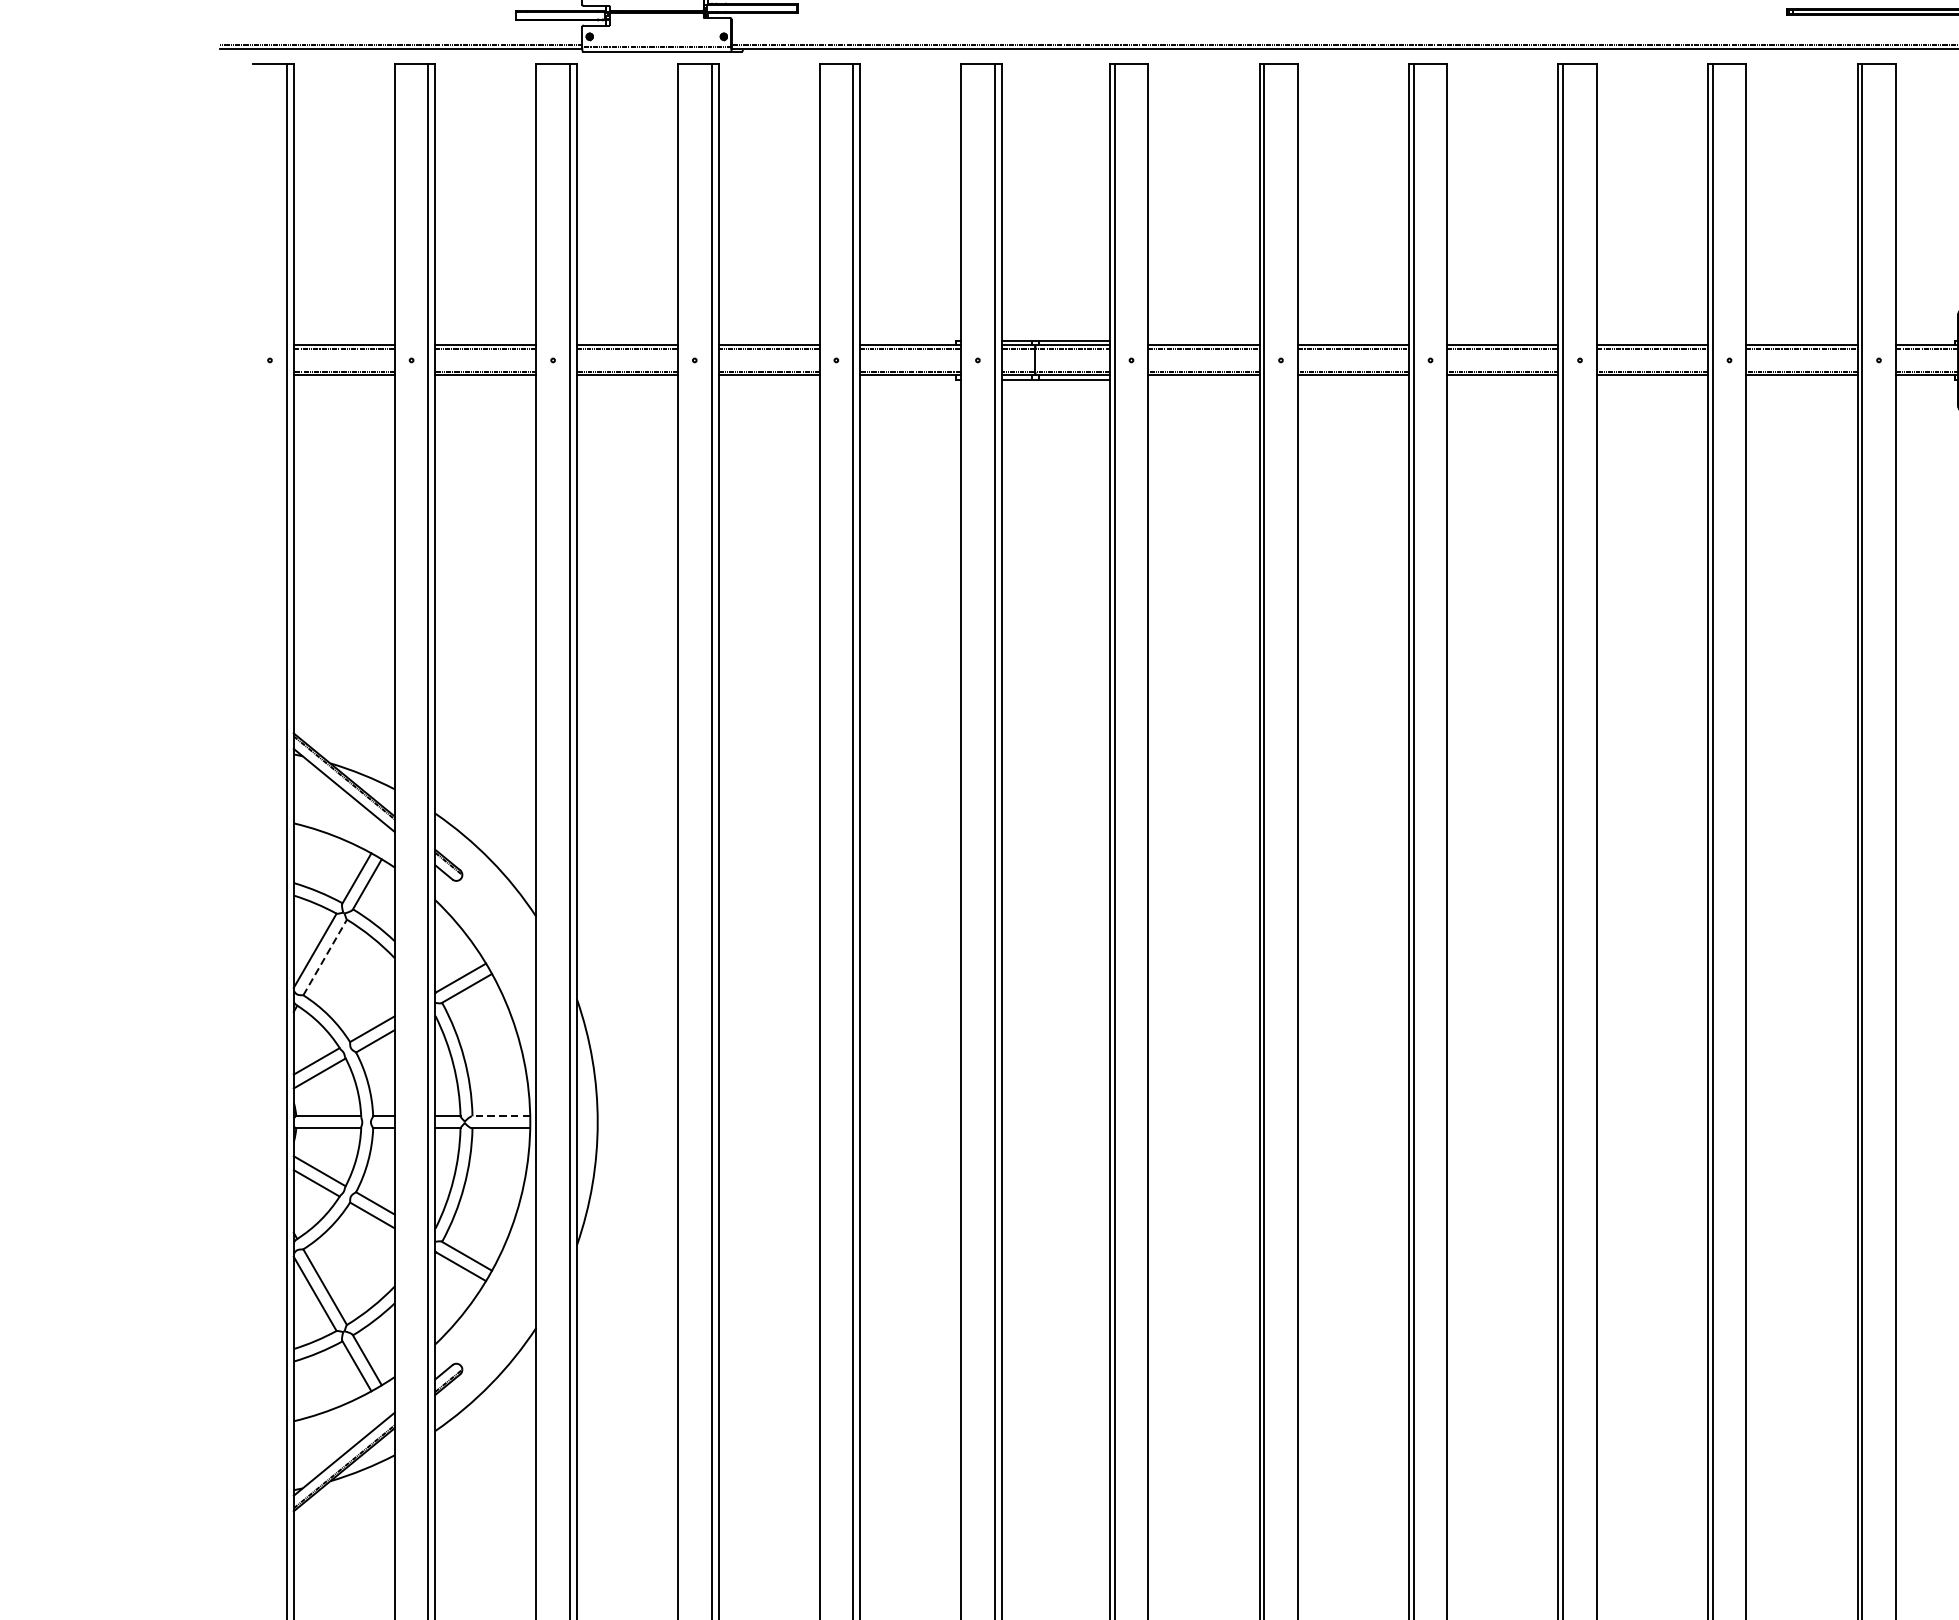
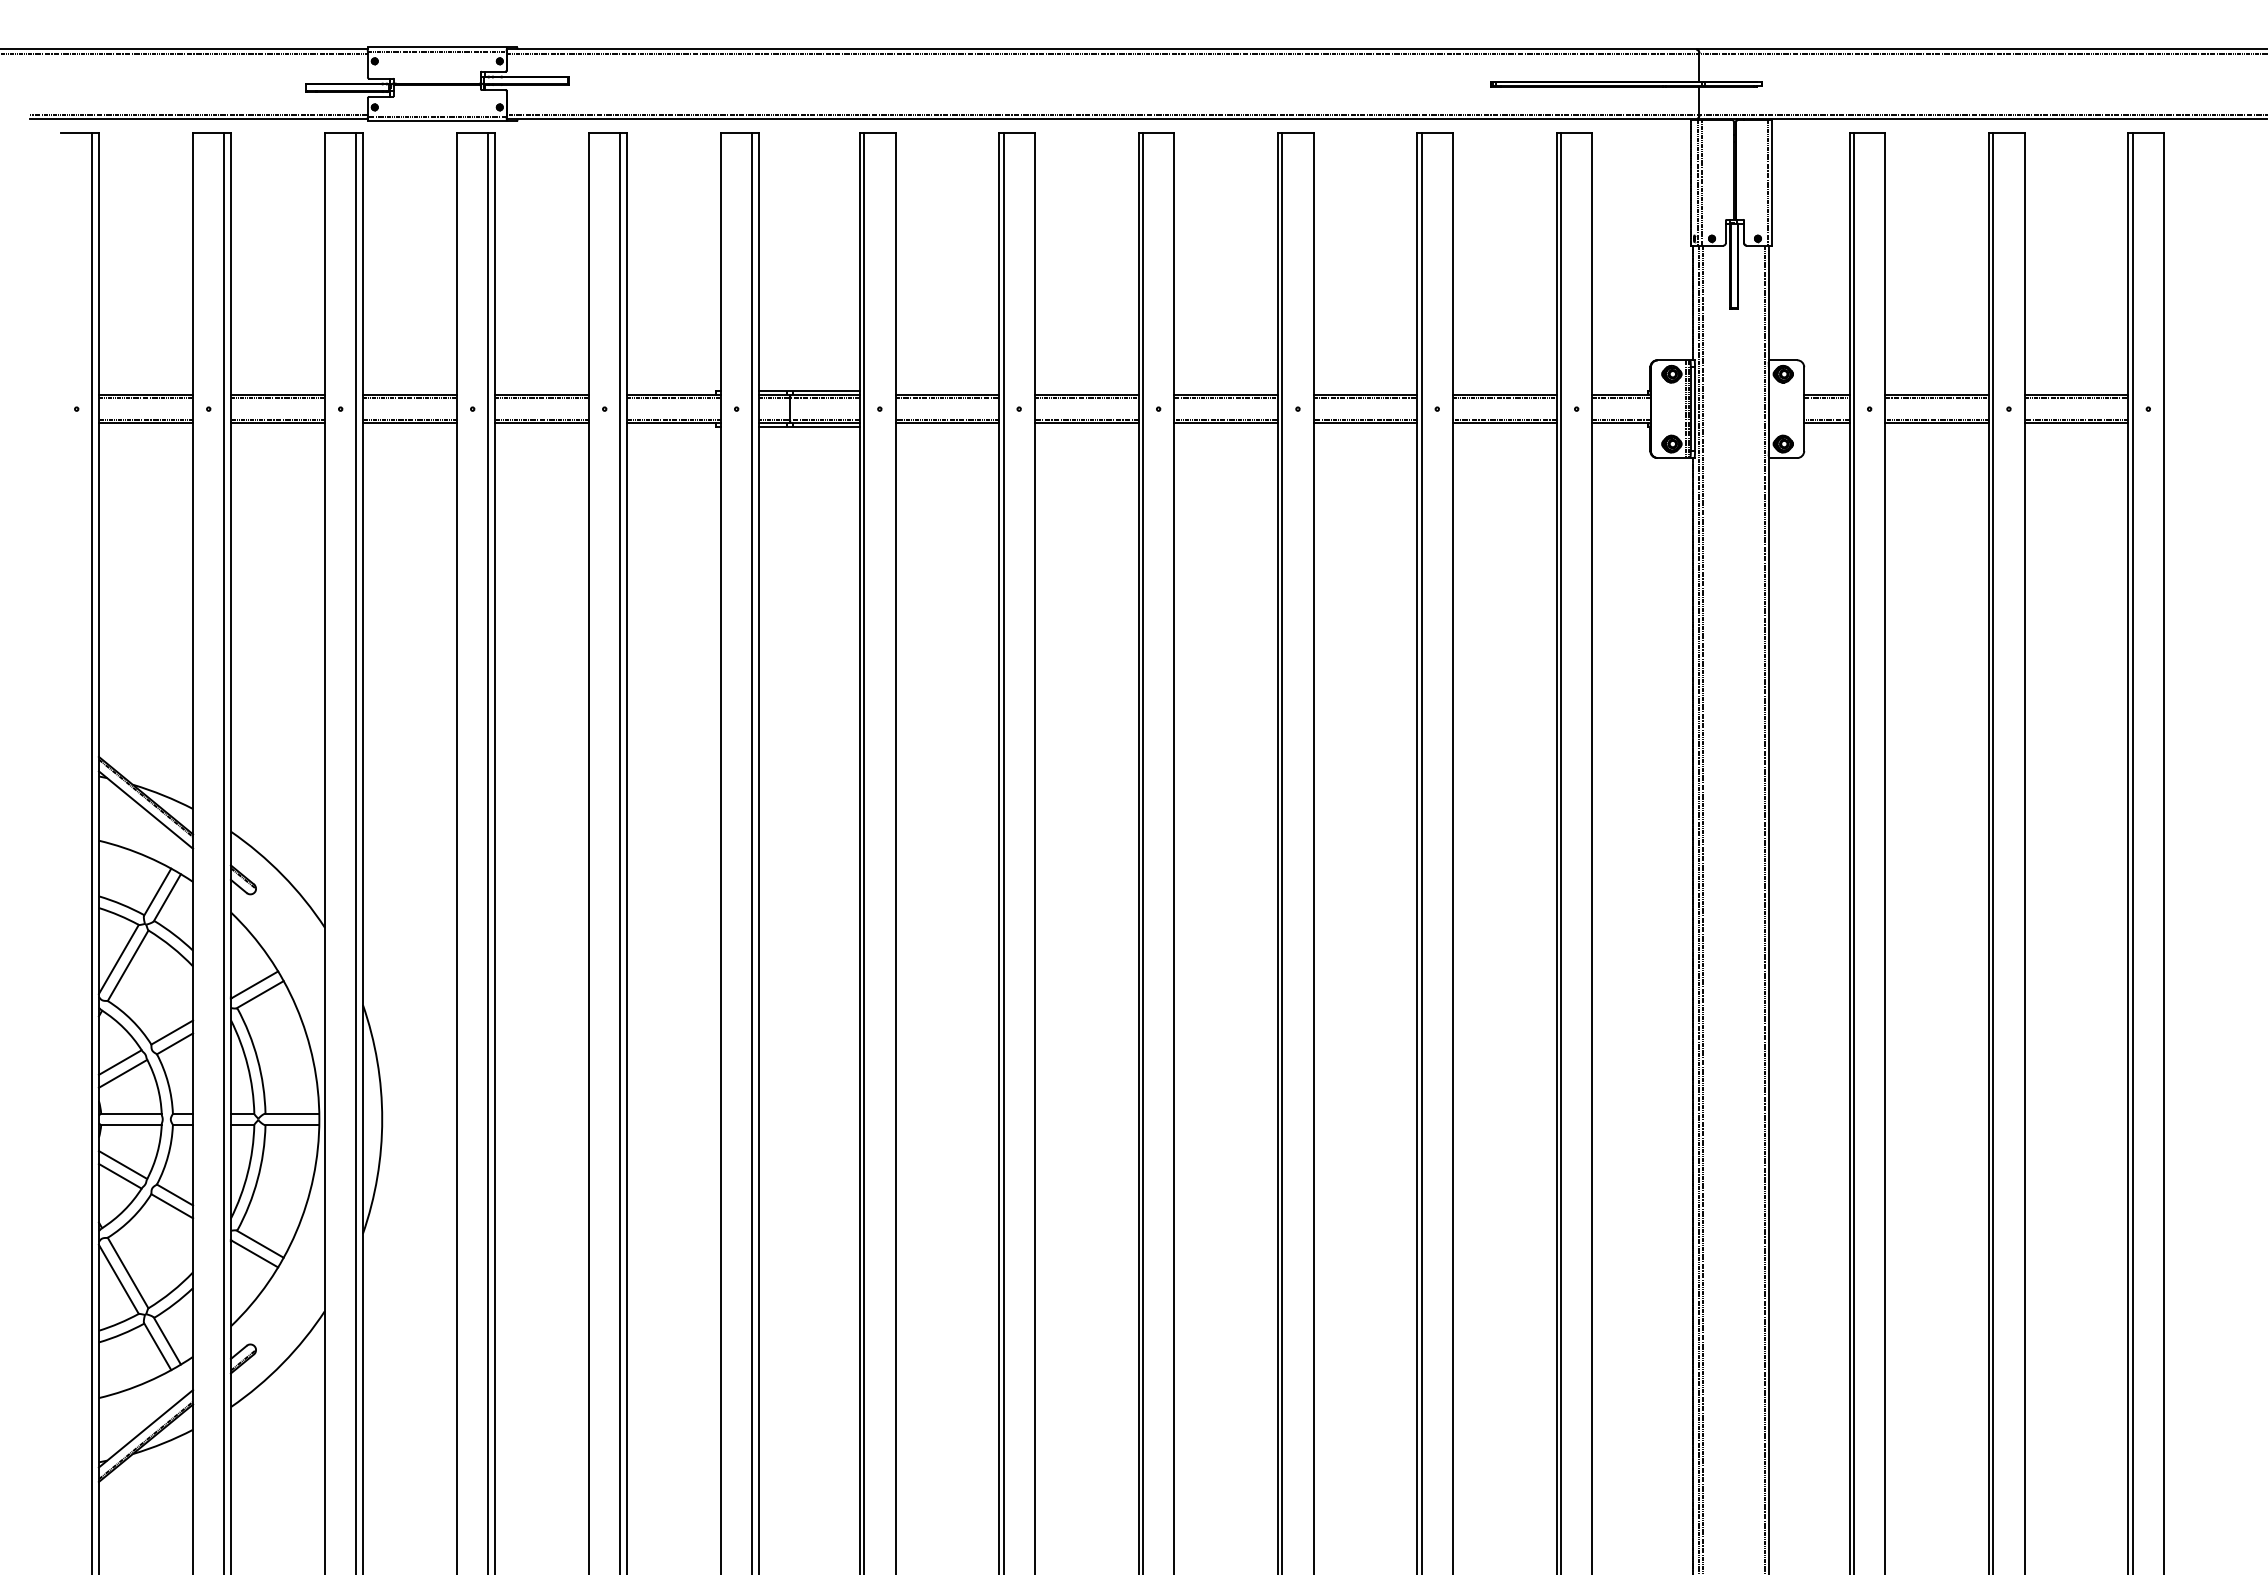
line: (325, 957) -> (128, 965), dashed -> solid
line: (500, 1115) -> (291, 1113), dashed -> solid

